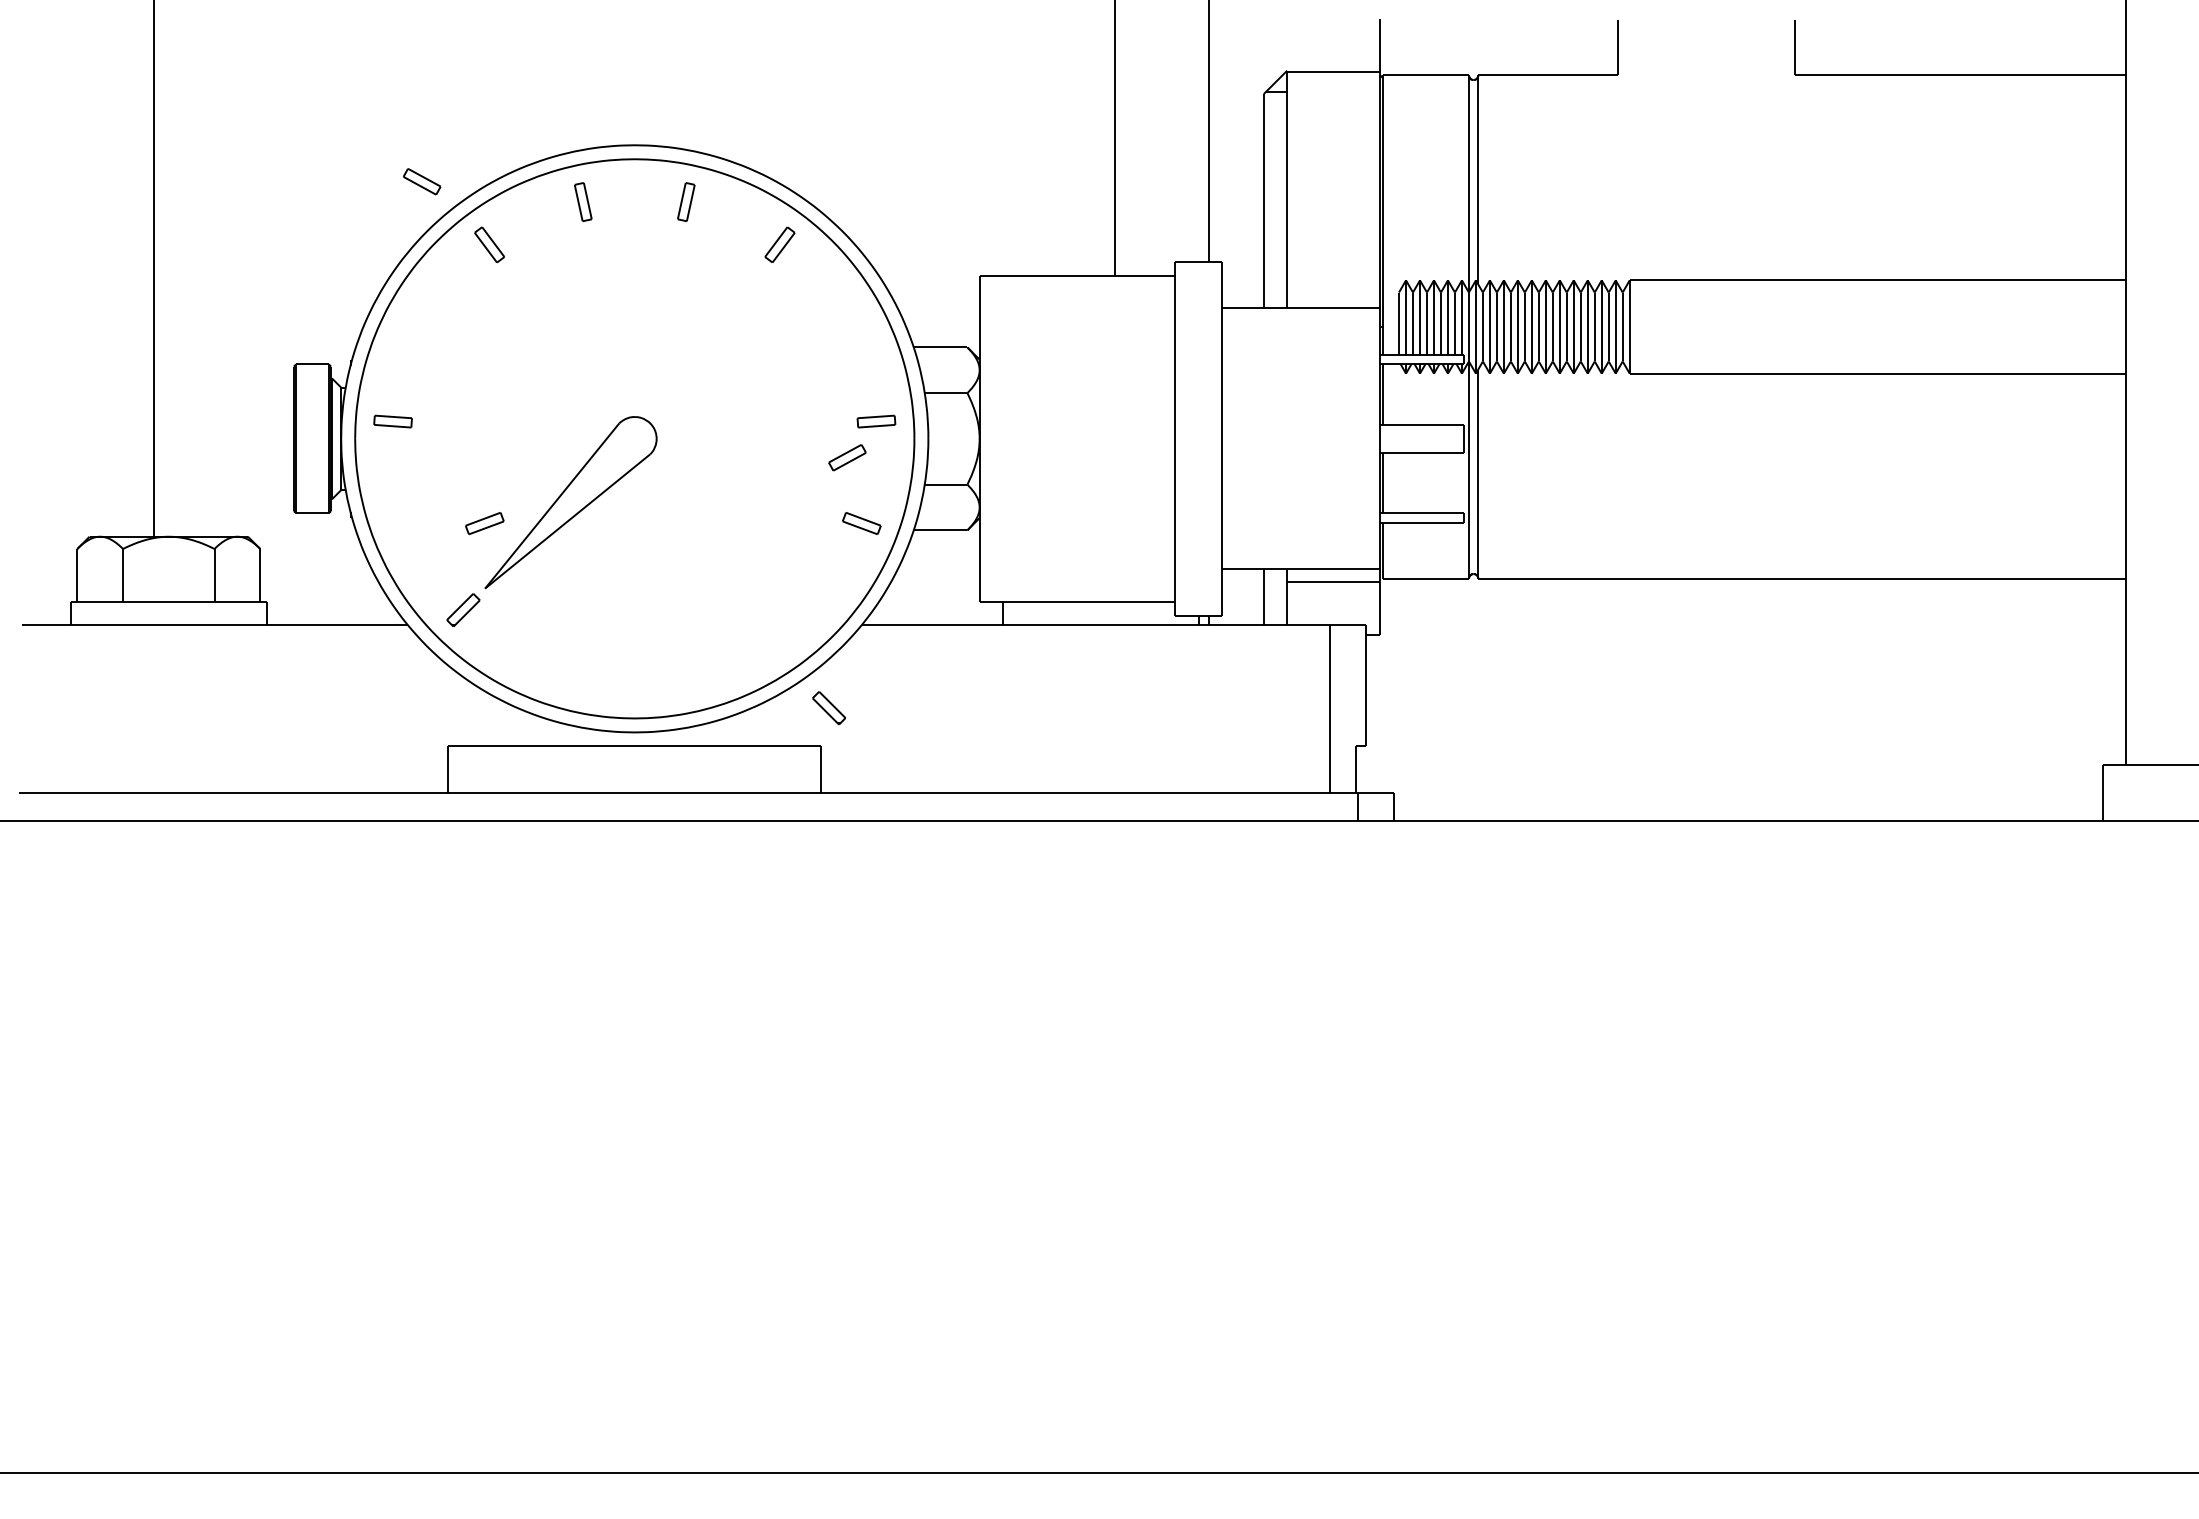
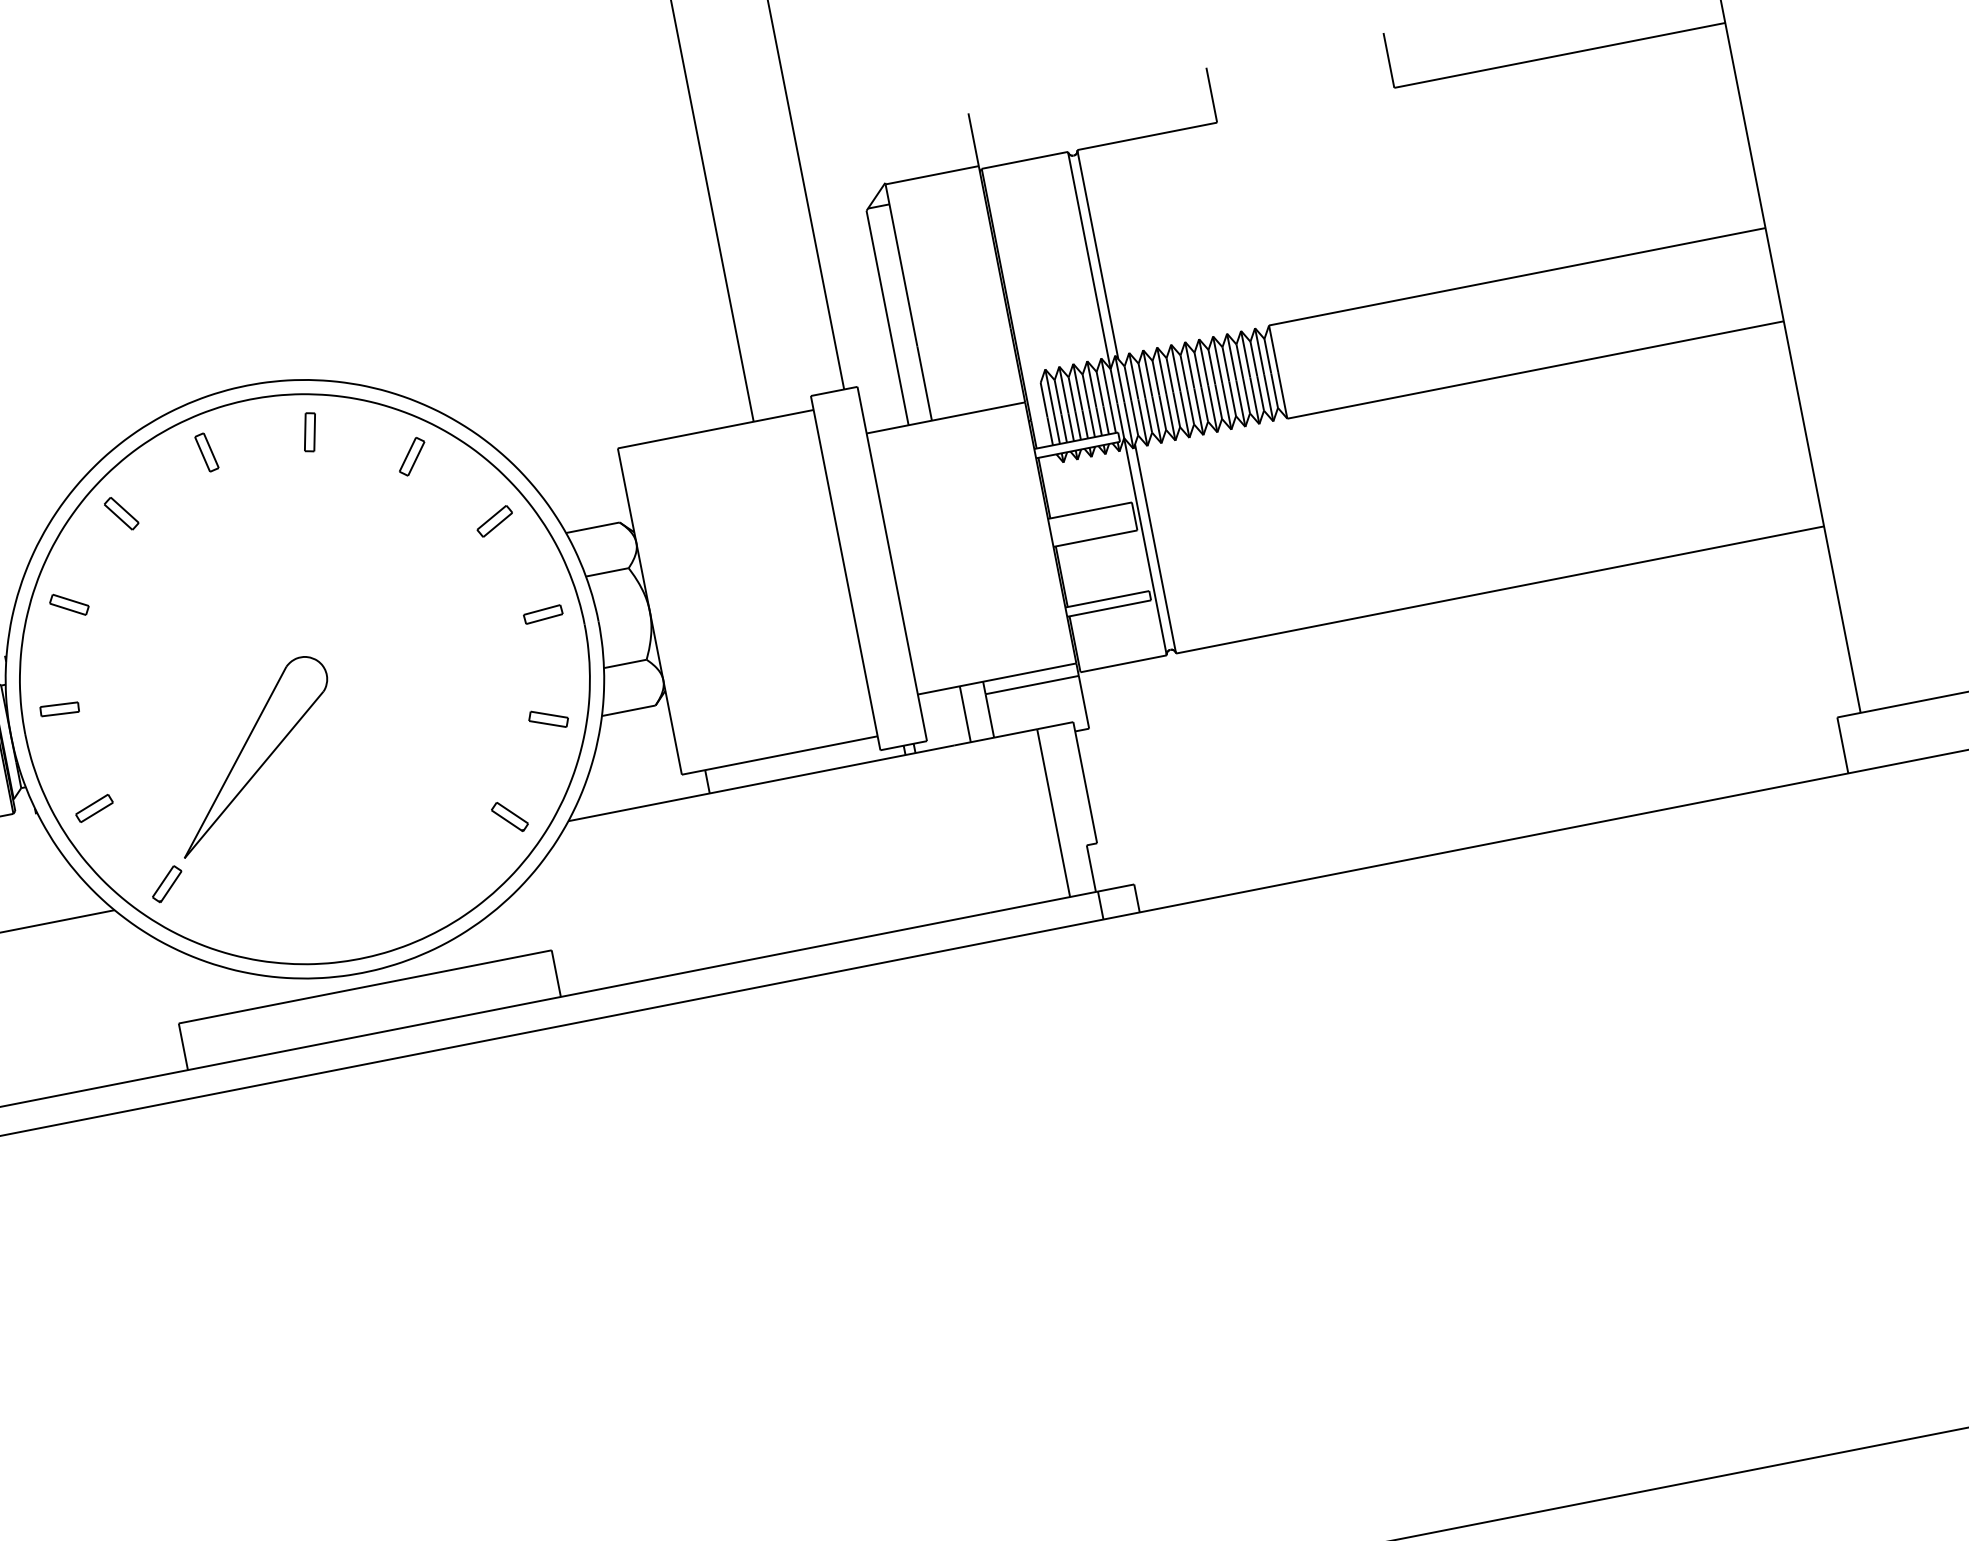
part: (422, 181) -> (69, 604), moved
part: (847, 457) -> (494, 521), moved
part: (484, 523) -> (94, 808), moved
part: (828, 707) -> (509, 816), moved

